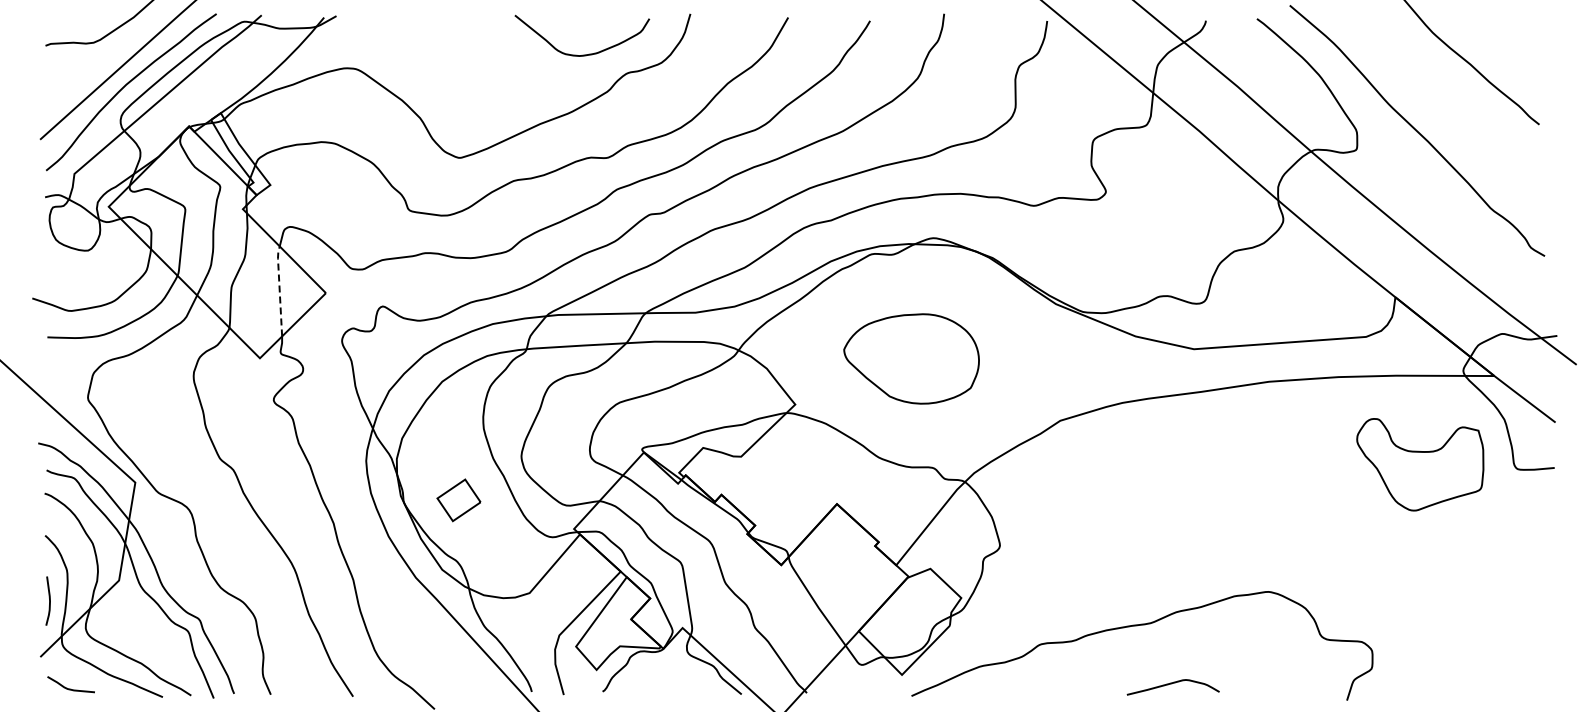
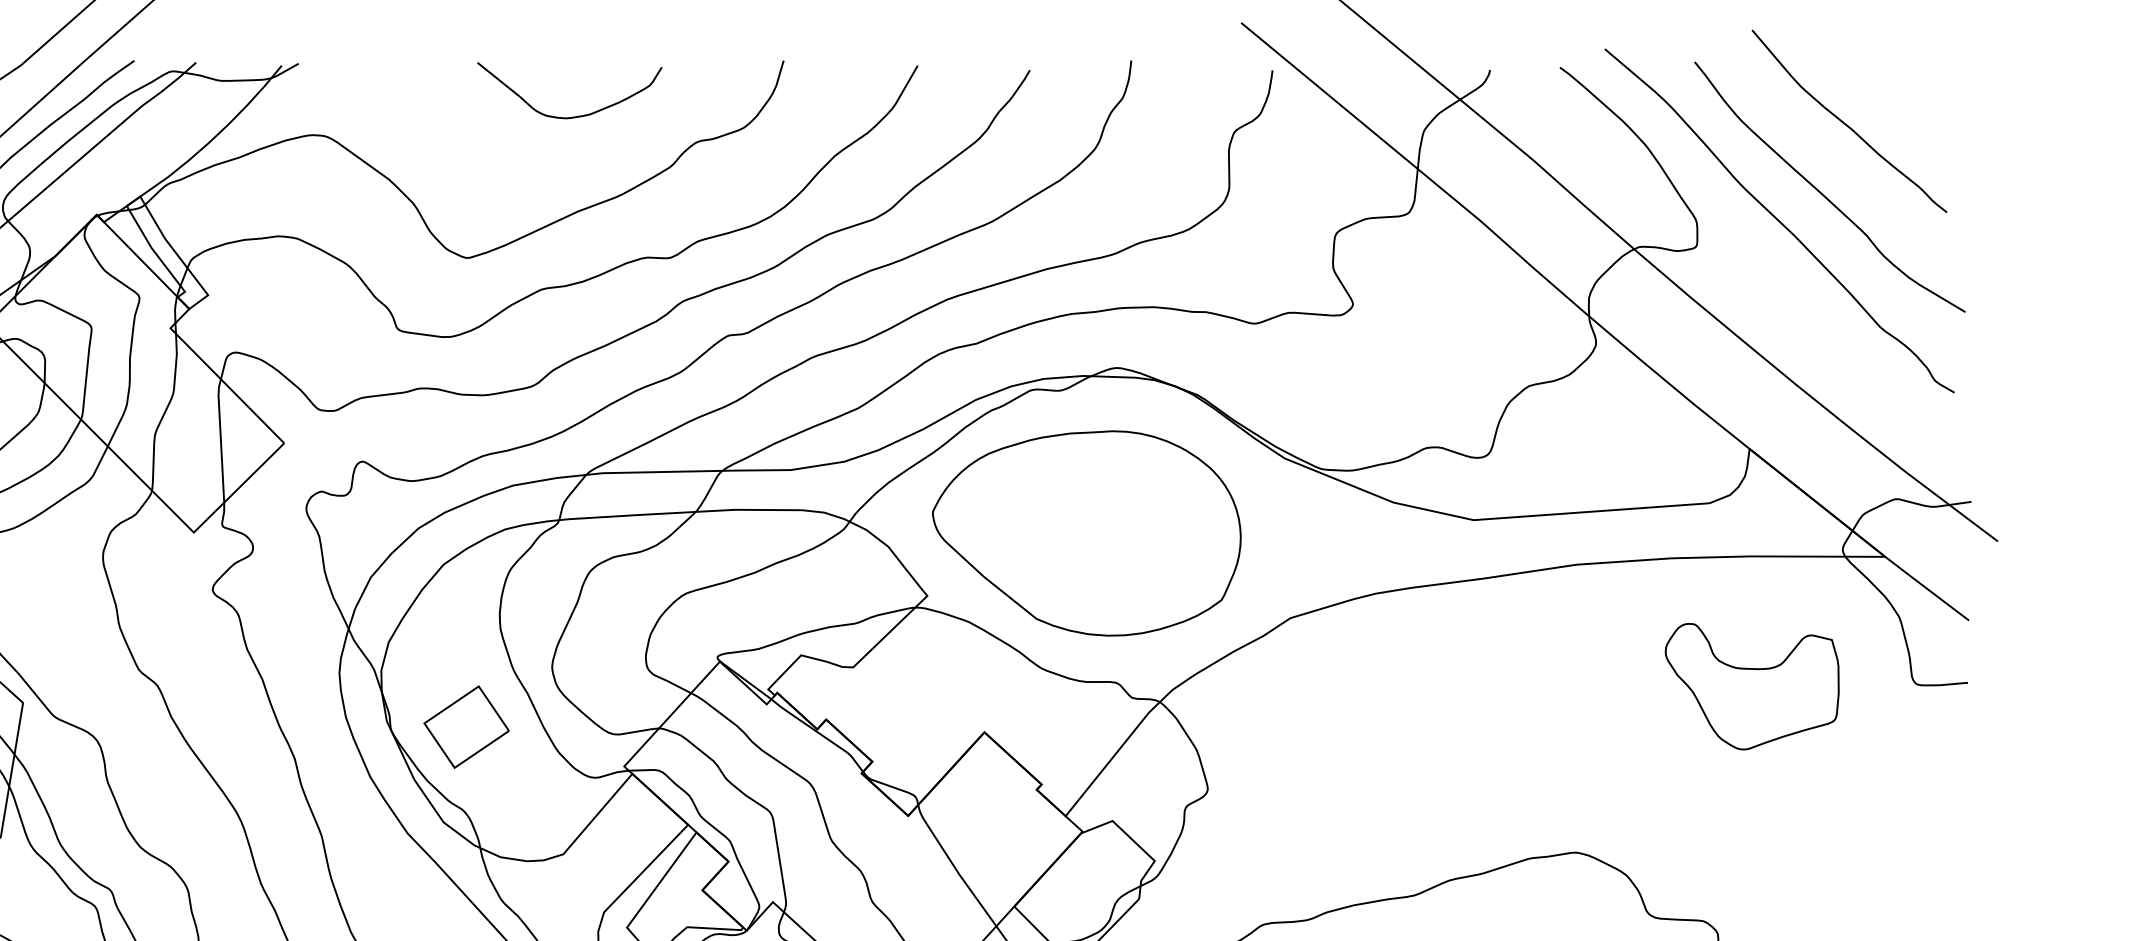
curve: (582, 54) -> (570, 116), moved
curve: (1448, 110) -> (1822, 193), added
line: (279, 289) -> (220, 438), dashed -> solid
part: (911, 358) -> (1086, 532), size x1.67
part: (1420, 464) -> (1752, 686), moved
part: (458, 500) -> (465, 727), size x1.43

